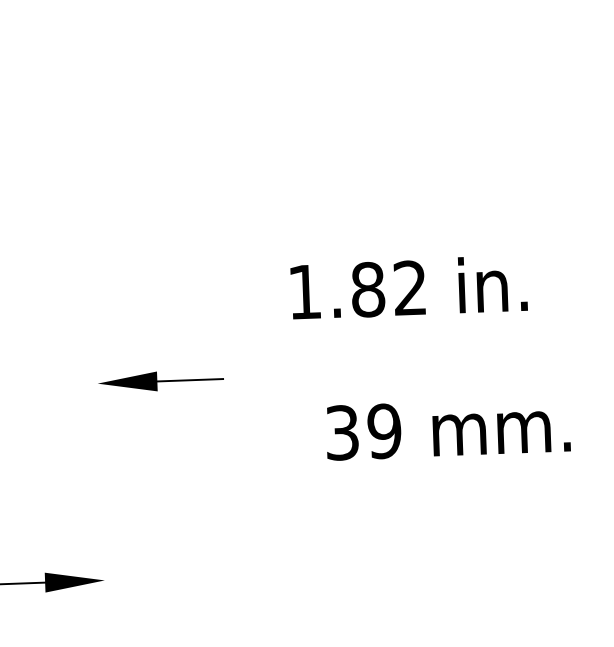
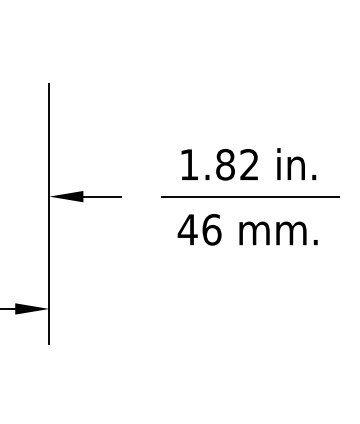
text: (408, 287) -> (248, 164), moved
line: (450, 370) -> (250, 196), added
line: (99, 413) -> (49, 213), added
text: (362, 431) -> (199, 229), 39 -> 46

